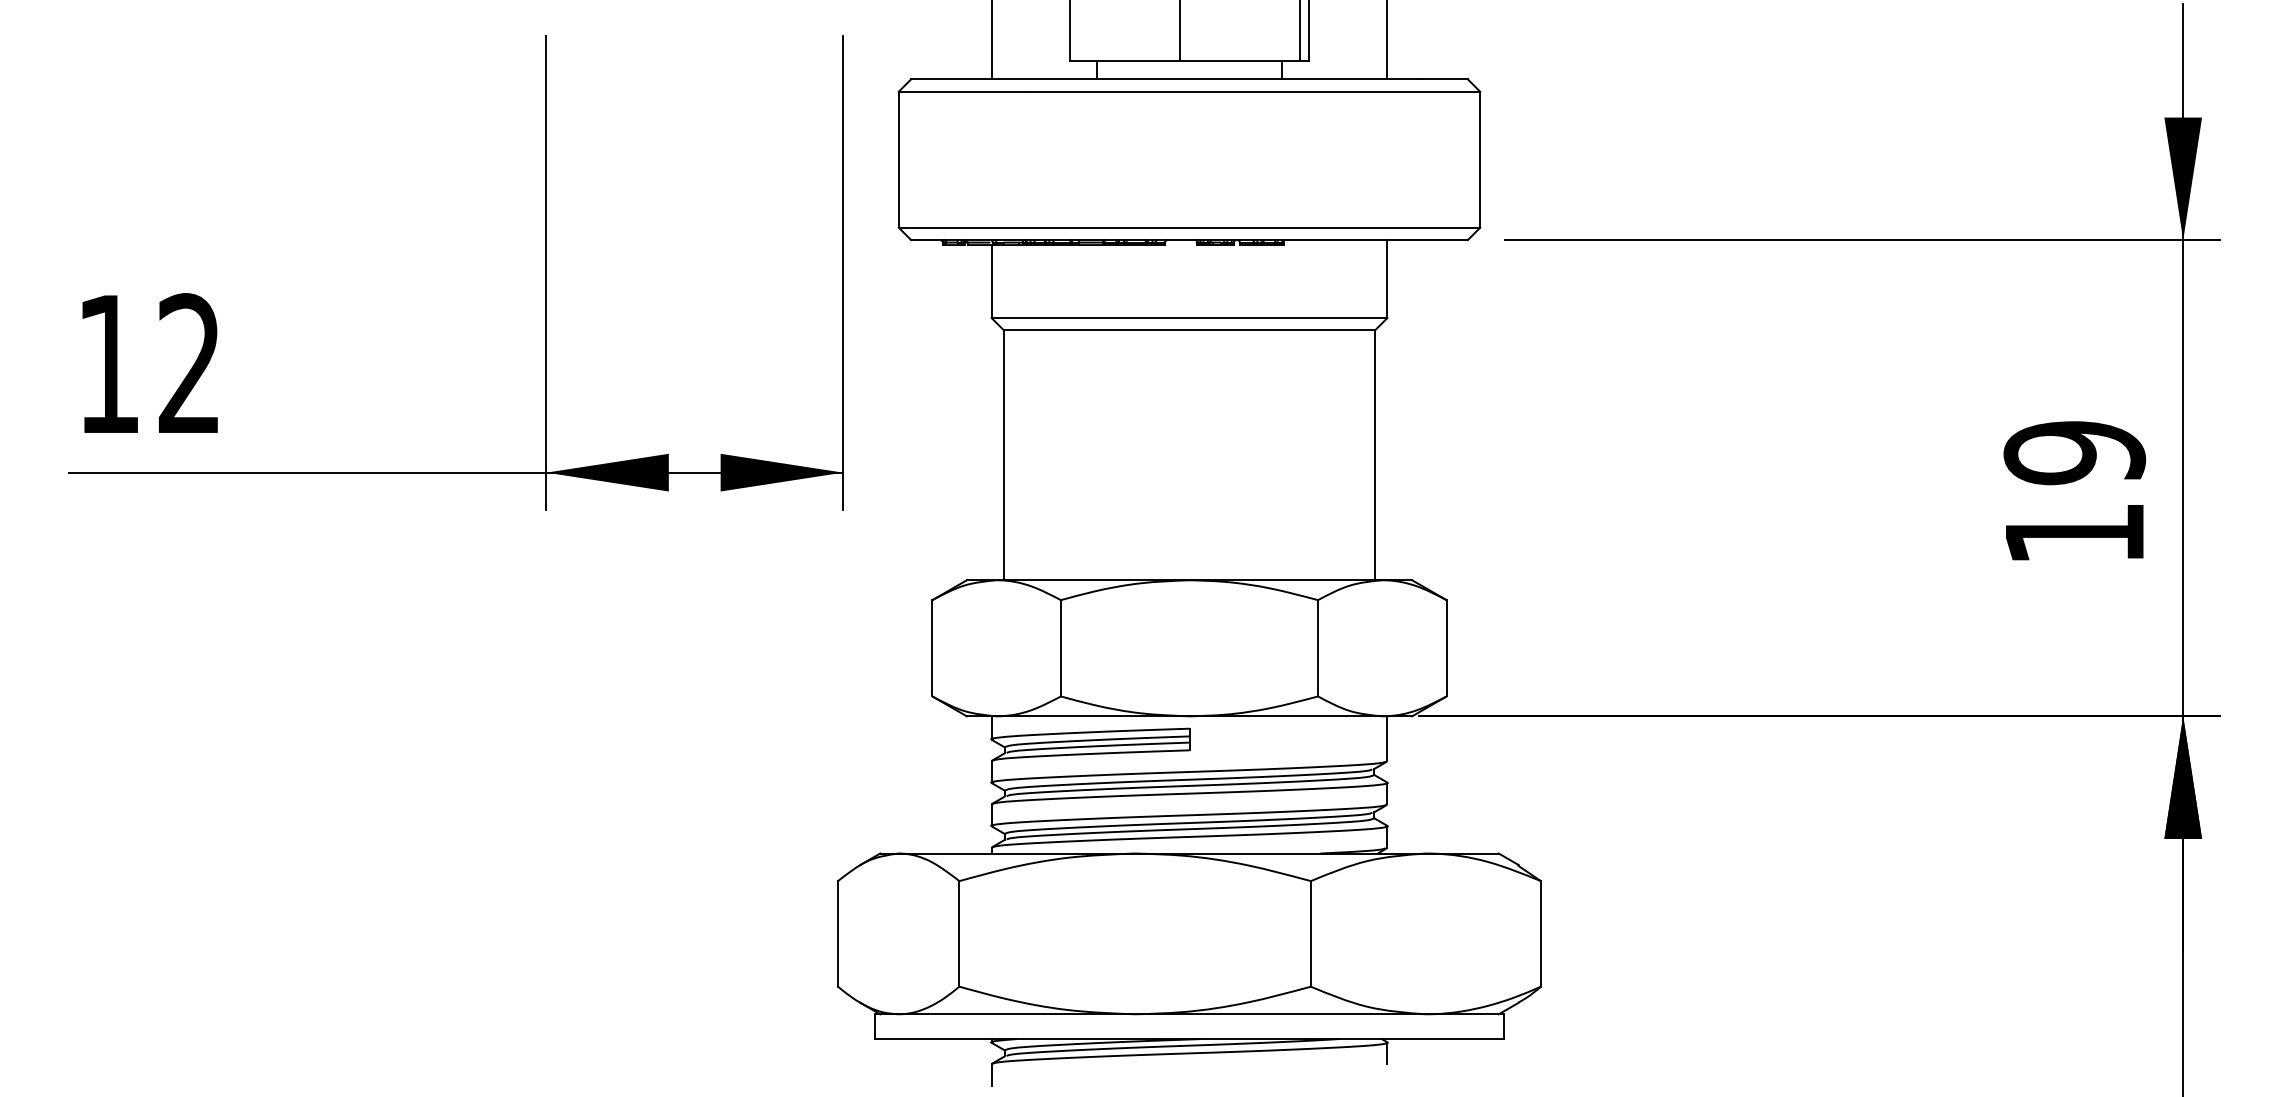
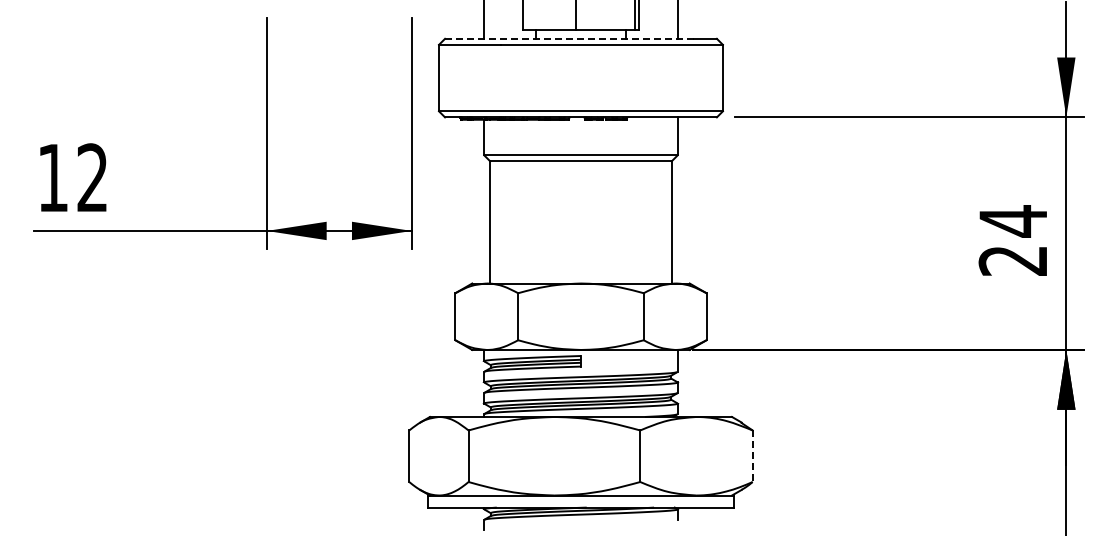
line: (1165, 78) -> (569, 38), solid -> dashed
text: (2075, 492) -> (1013, 240), 19 -> 24
line: (1540, 934) -> (752, 456), solid -> dashed

